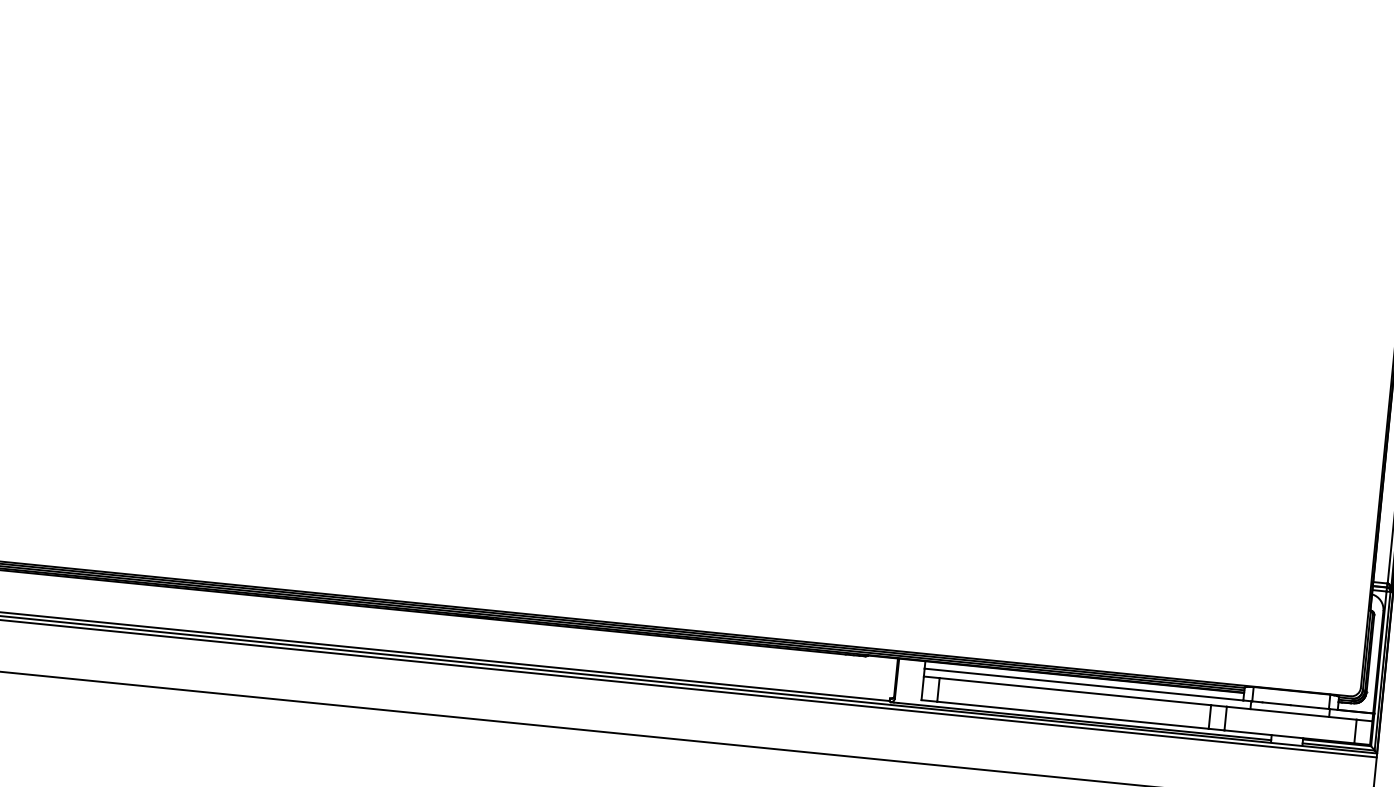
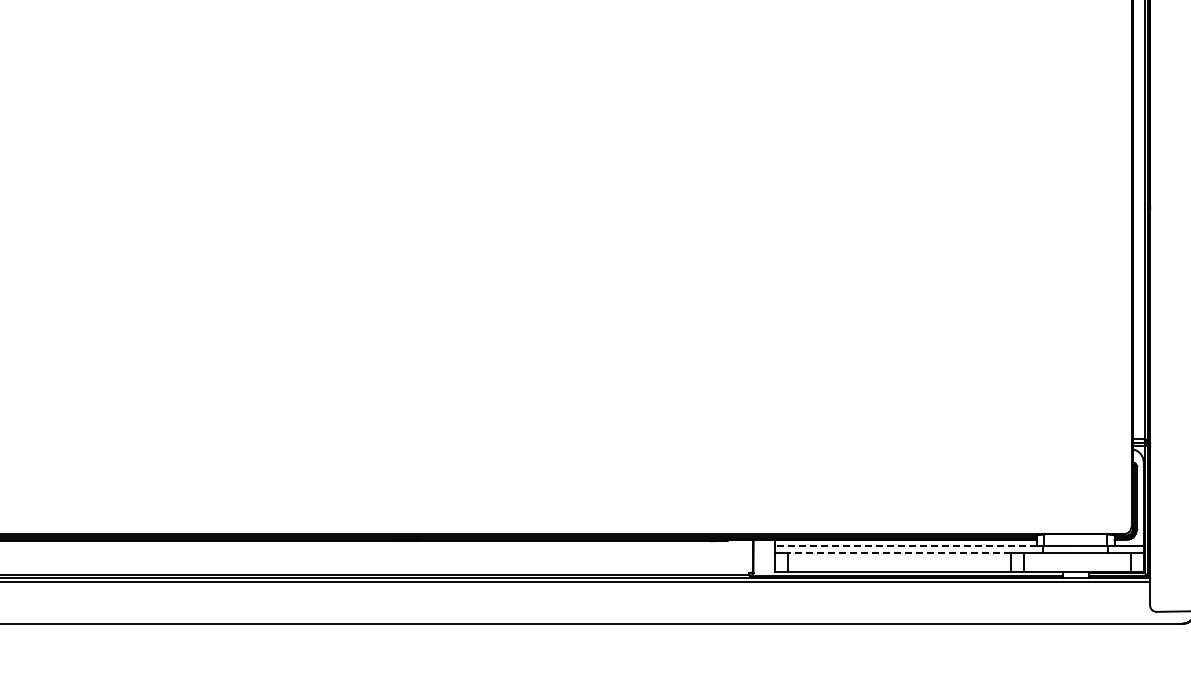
line: (1084, 684) -> (906, 546), solid -> dashed
line: (1075, 691) -> (899, 552), solid -> dashed

